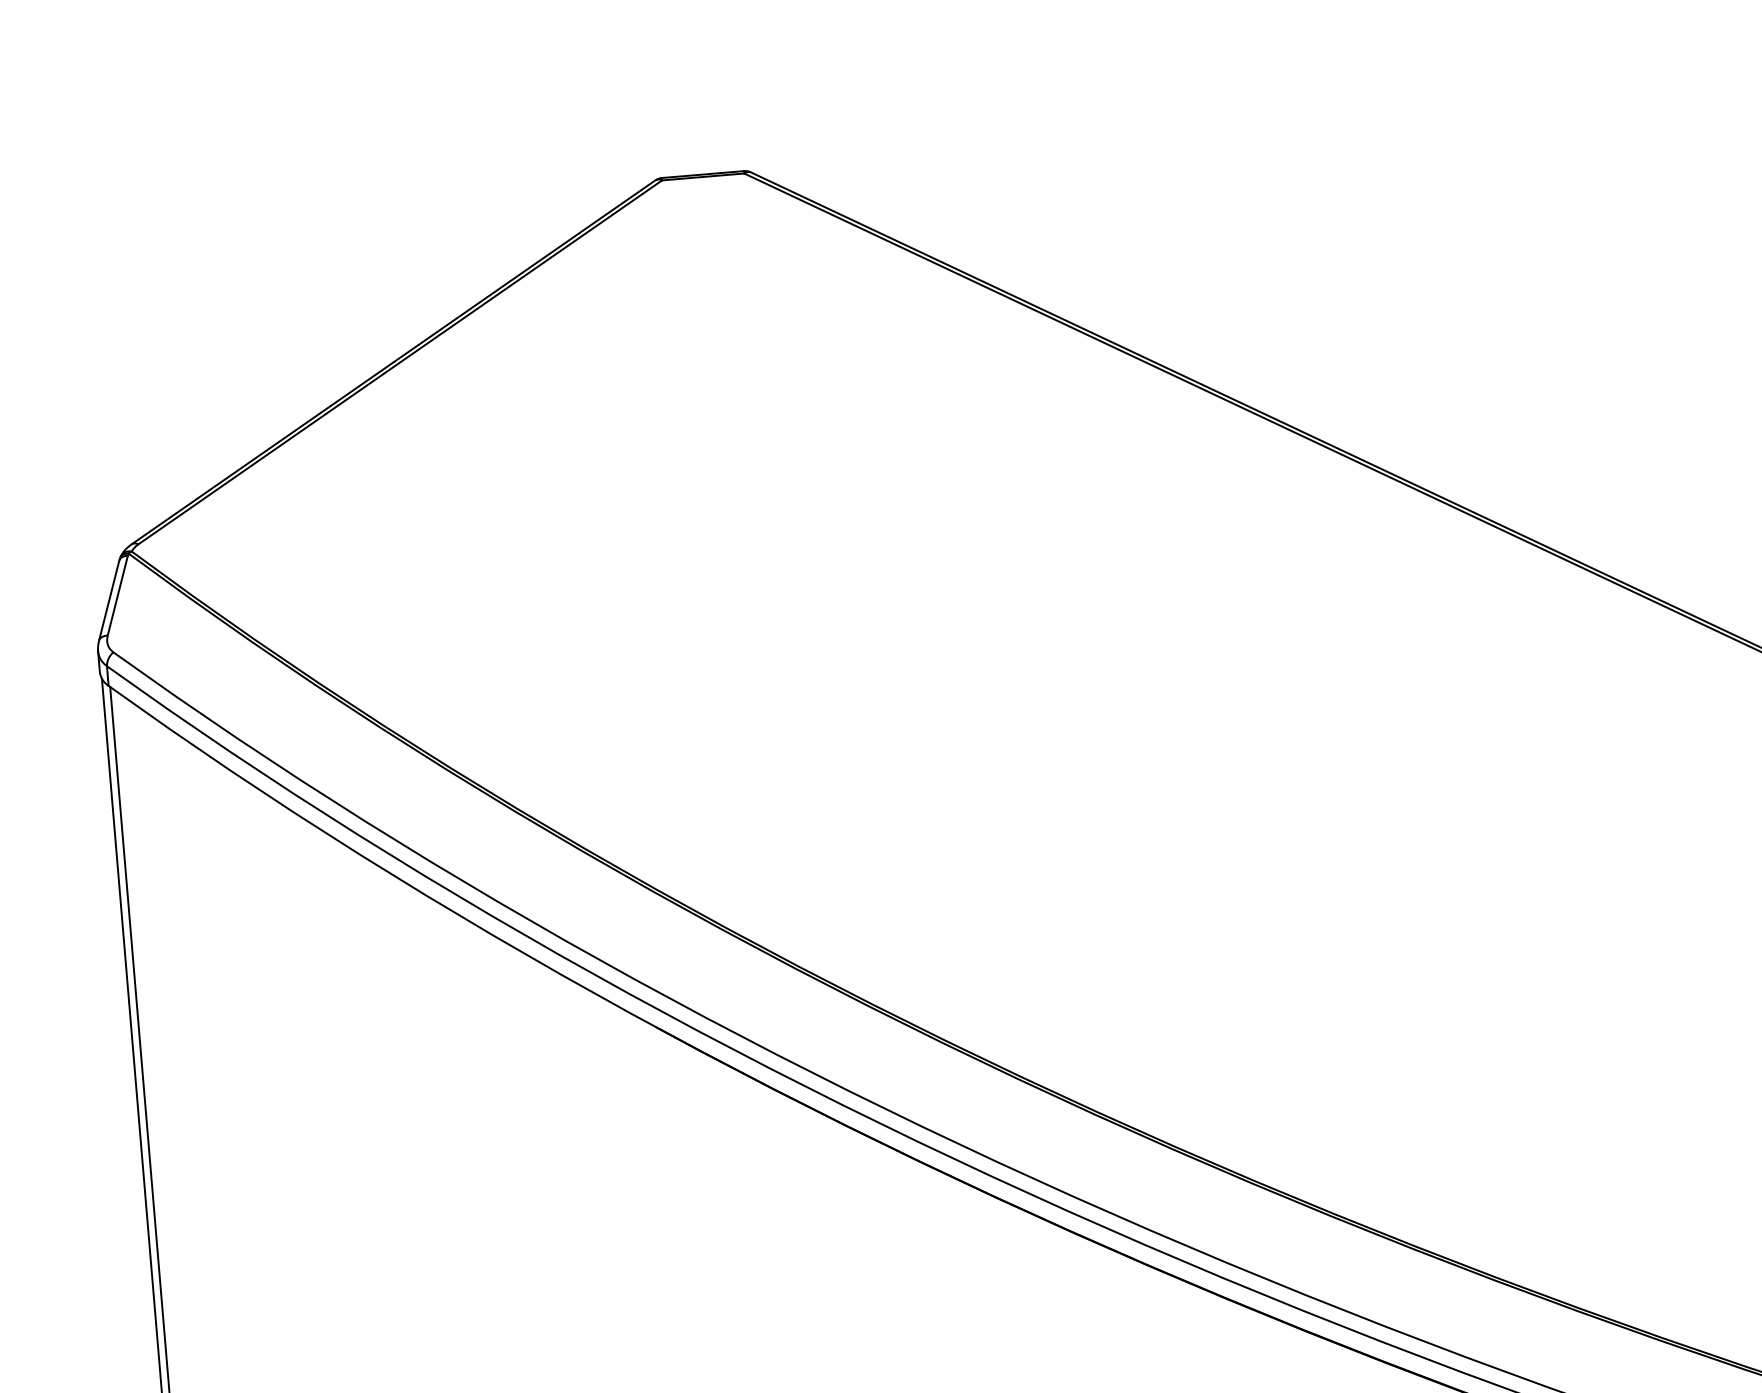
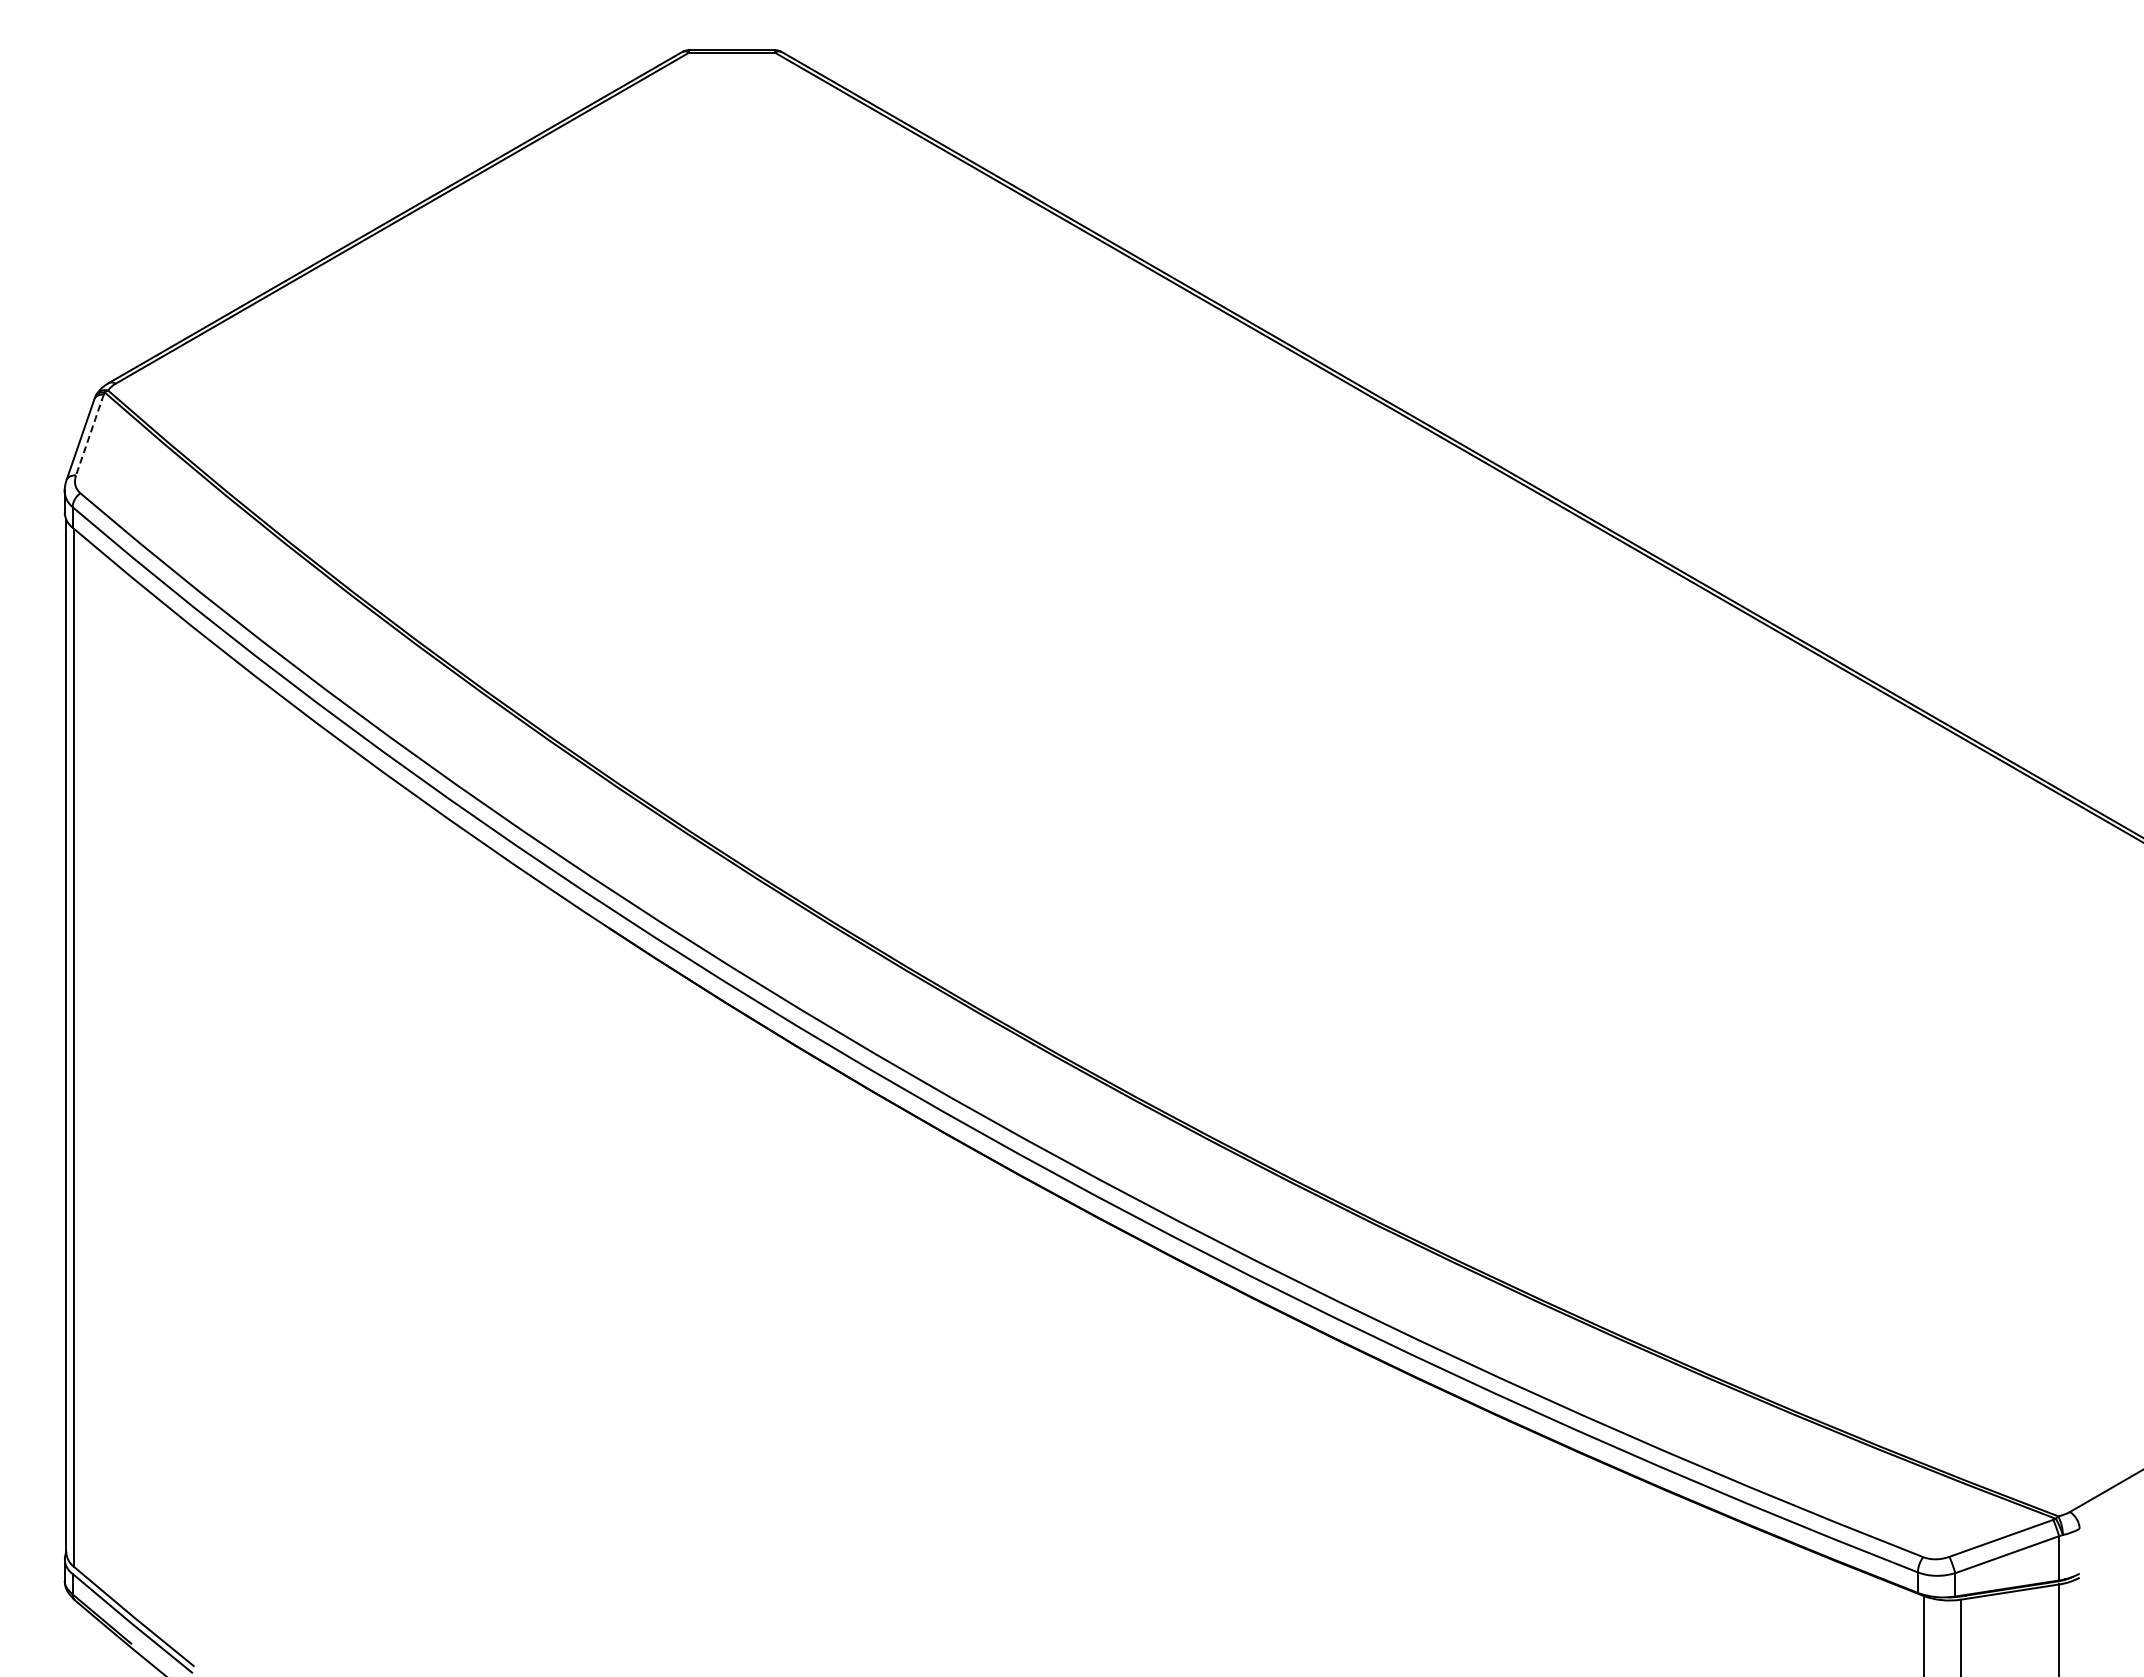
line: (117, 595) -> (89, 434), solid -> dashed

